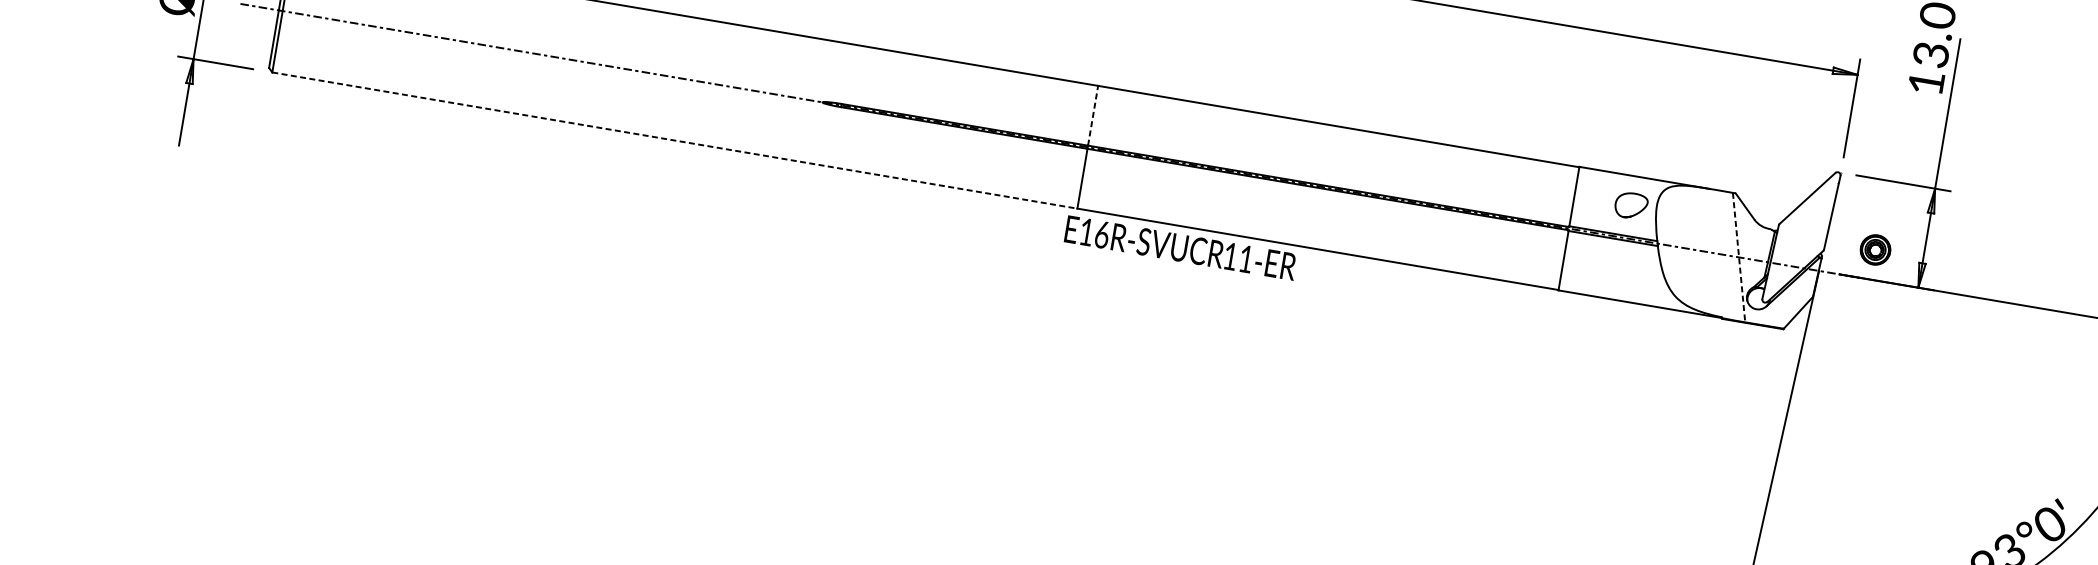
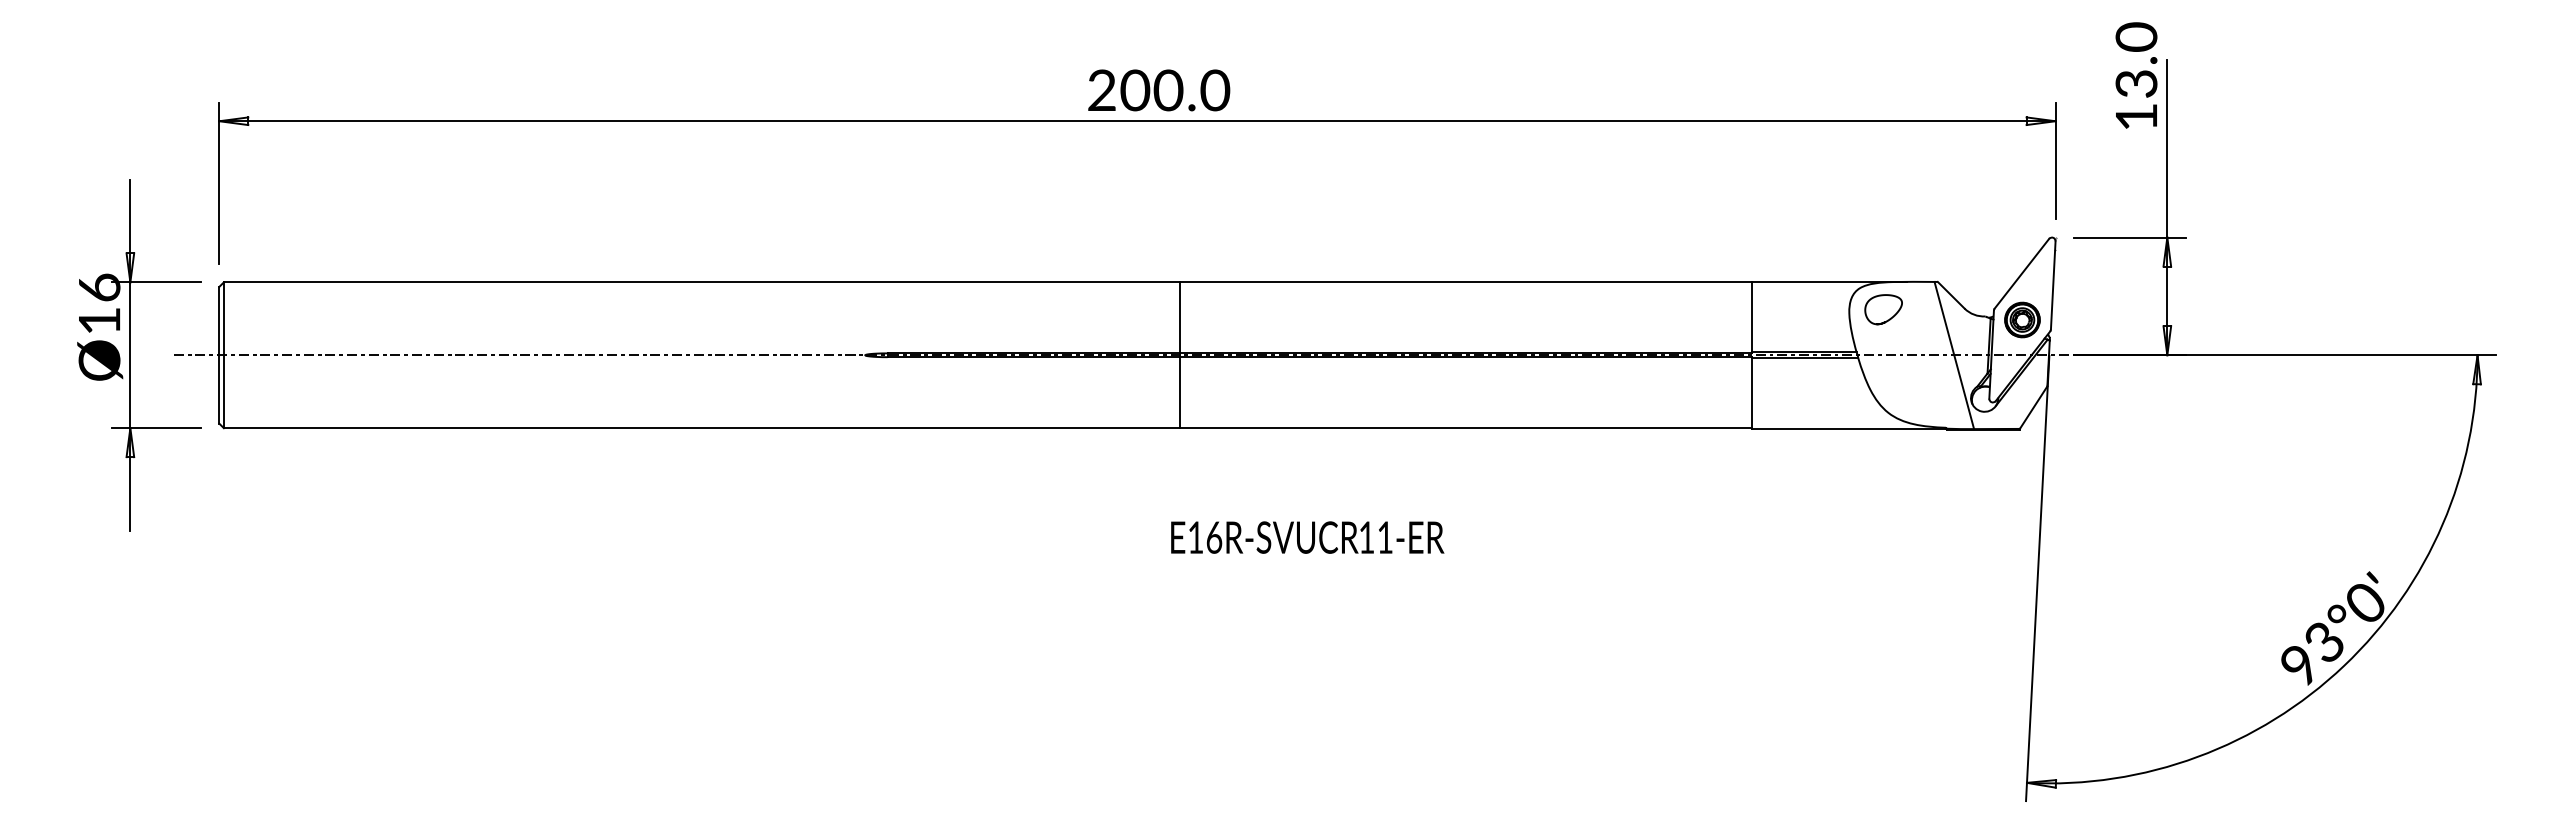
line: (1093, 115) -> (1180, 317), dashed -> solid
line: (675, 140) -> (702, 428), dashed -> solid
curve: (1635, 213) -> (1890, 317), moved
text: (1180, 248) -> (1307, 537), moved
part: (1875, 249) -> (2022, 319), moved
line: (1739, 258) -> (1954, 356), dashed -> solid

